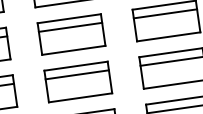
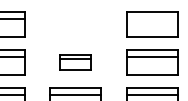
line: (164, 13) -> (151, 18), removed
part: (71, 34) -> (75, 24), removed
part: (77, 81) -> (75, 62), size x0.6

